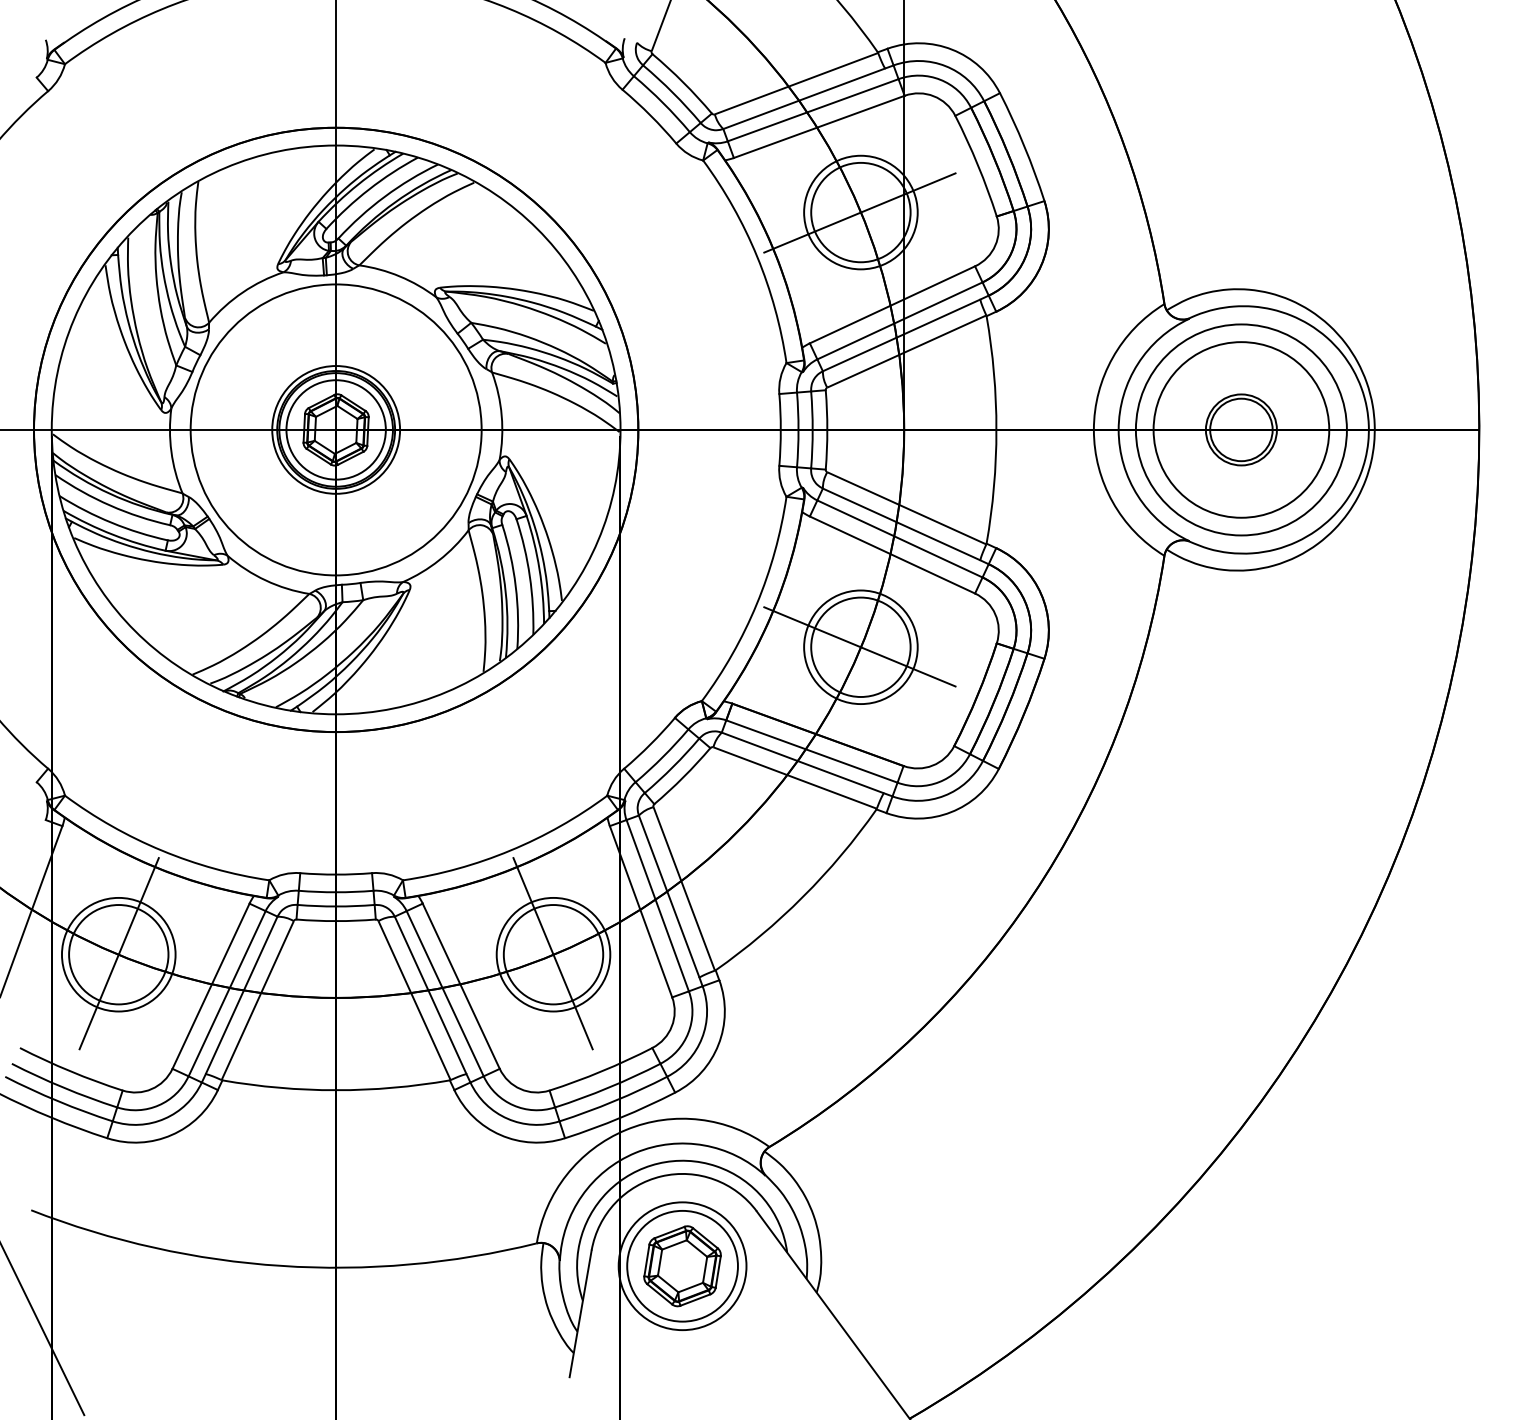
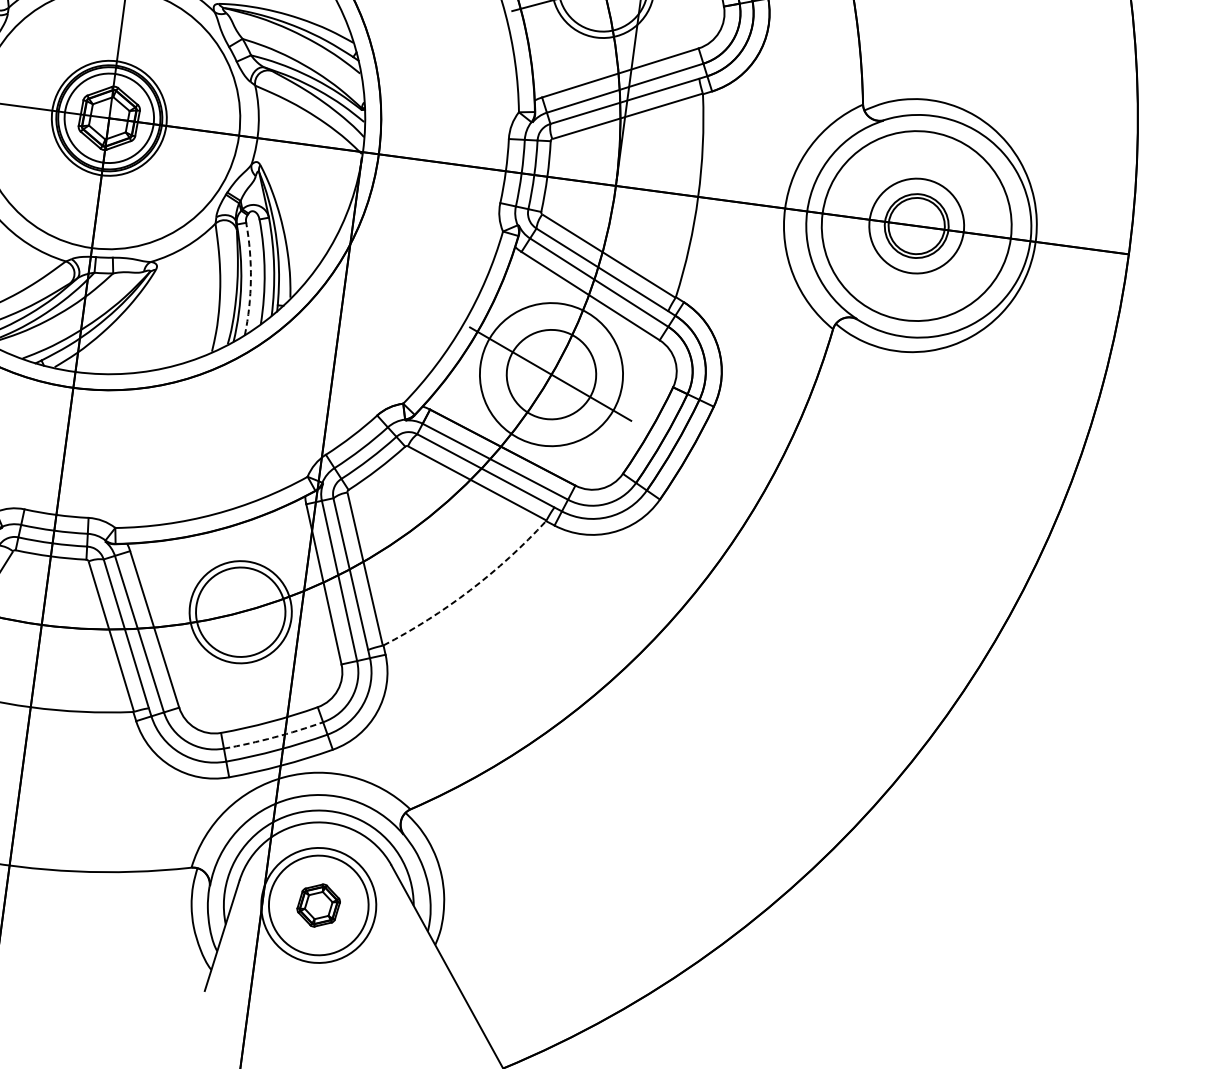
circle: (1241, 429) -> (916, 225), size x0.6
arc: (515, 586) -> (250, 279), solid -> dashed
circle: (860, 647) -> (551, 374), size x1.4
arc: (803, 896) -> (470, 590), solid -> dashed
line: (552, 953) -> (239, 611), removed
arc: (608, 1087) -> (273, 737), solid -> dashed
part: (682, 1266) -> (318, 905), size x0.6

